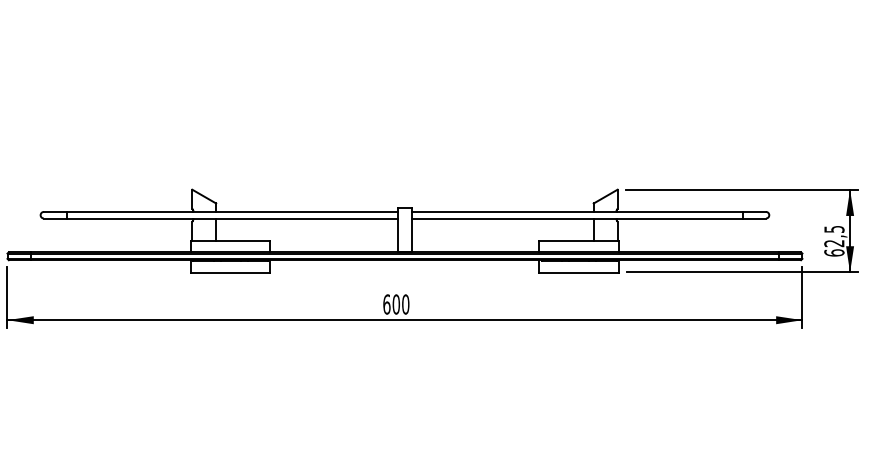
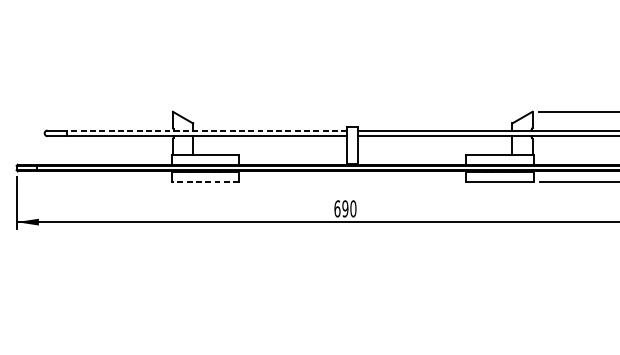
line: (232, 211) -> (206, 130), solid -> dashed
line: (230, 272) -> (205, 181), solid -> dashed
text: (395, 304) -> (344, 208), 600 -> 690

